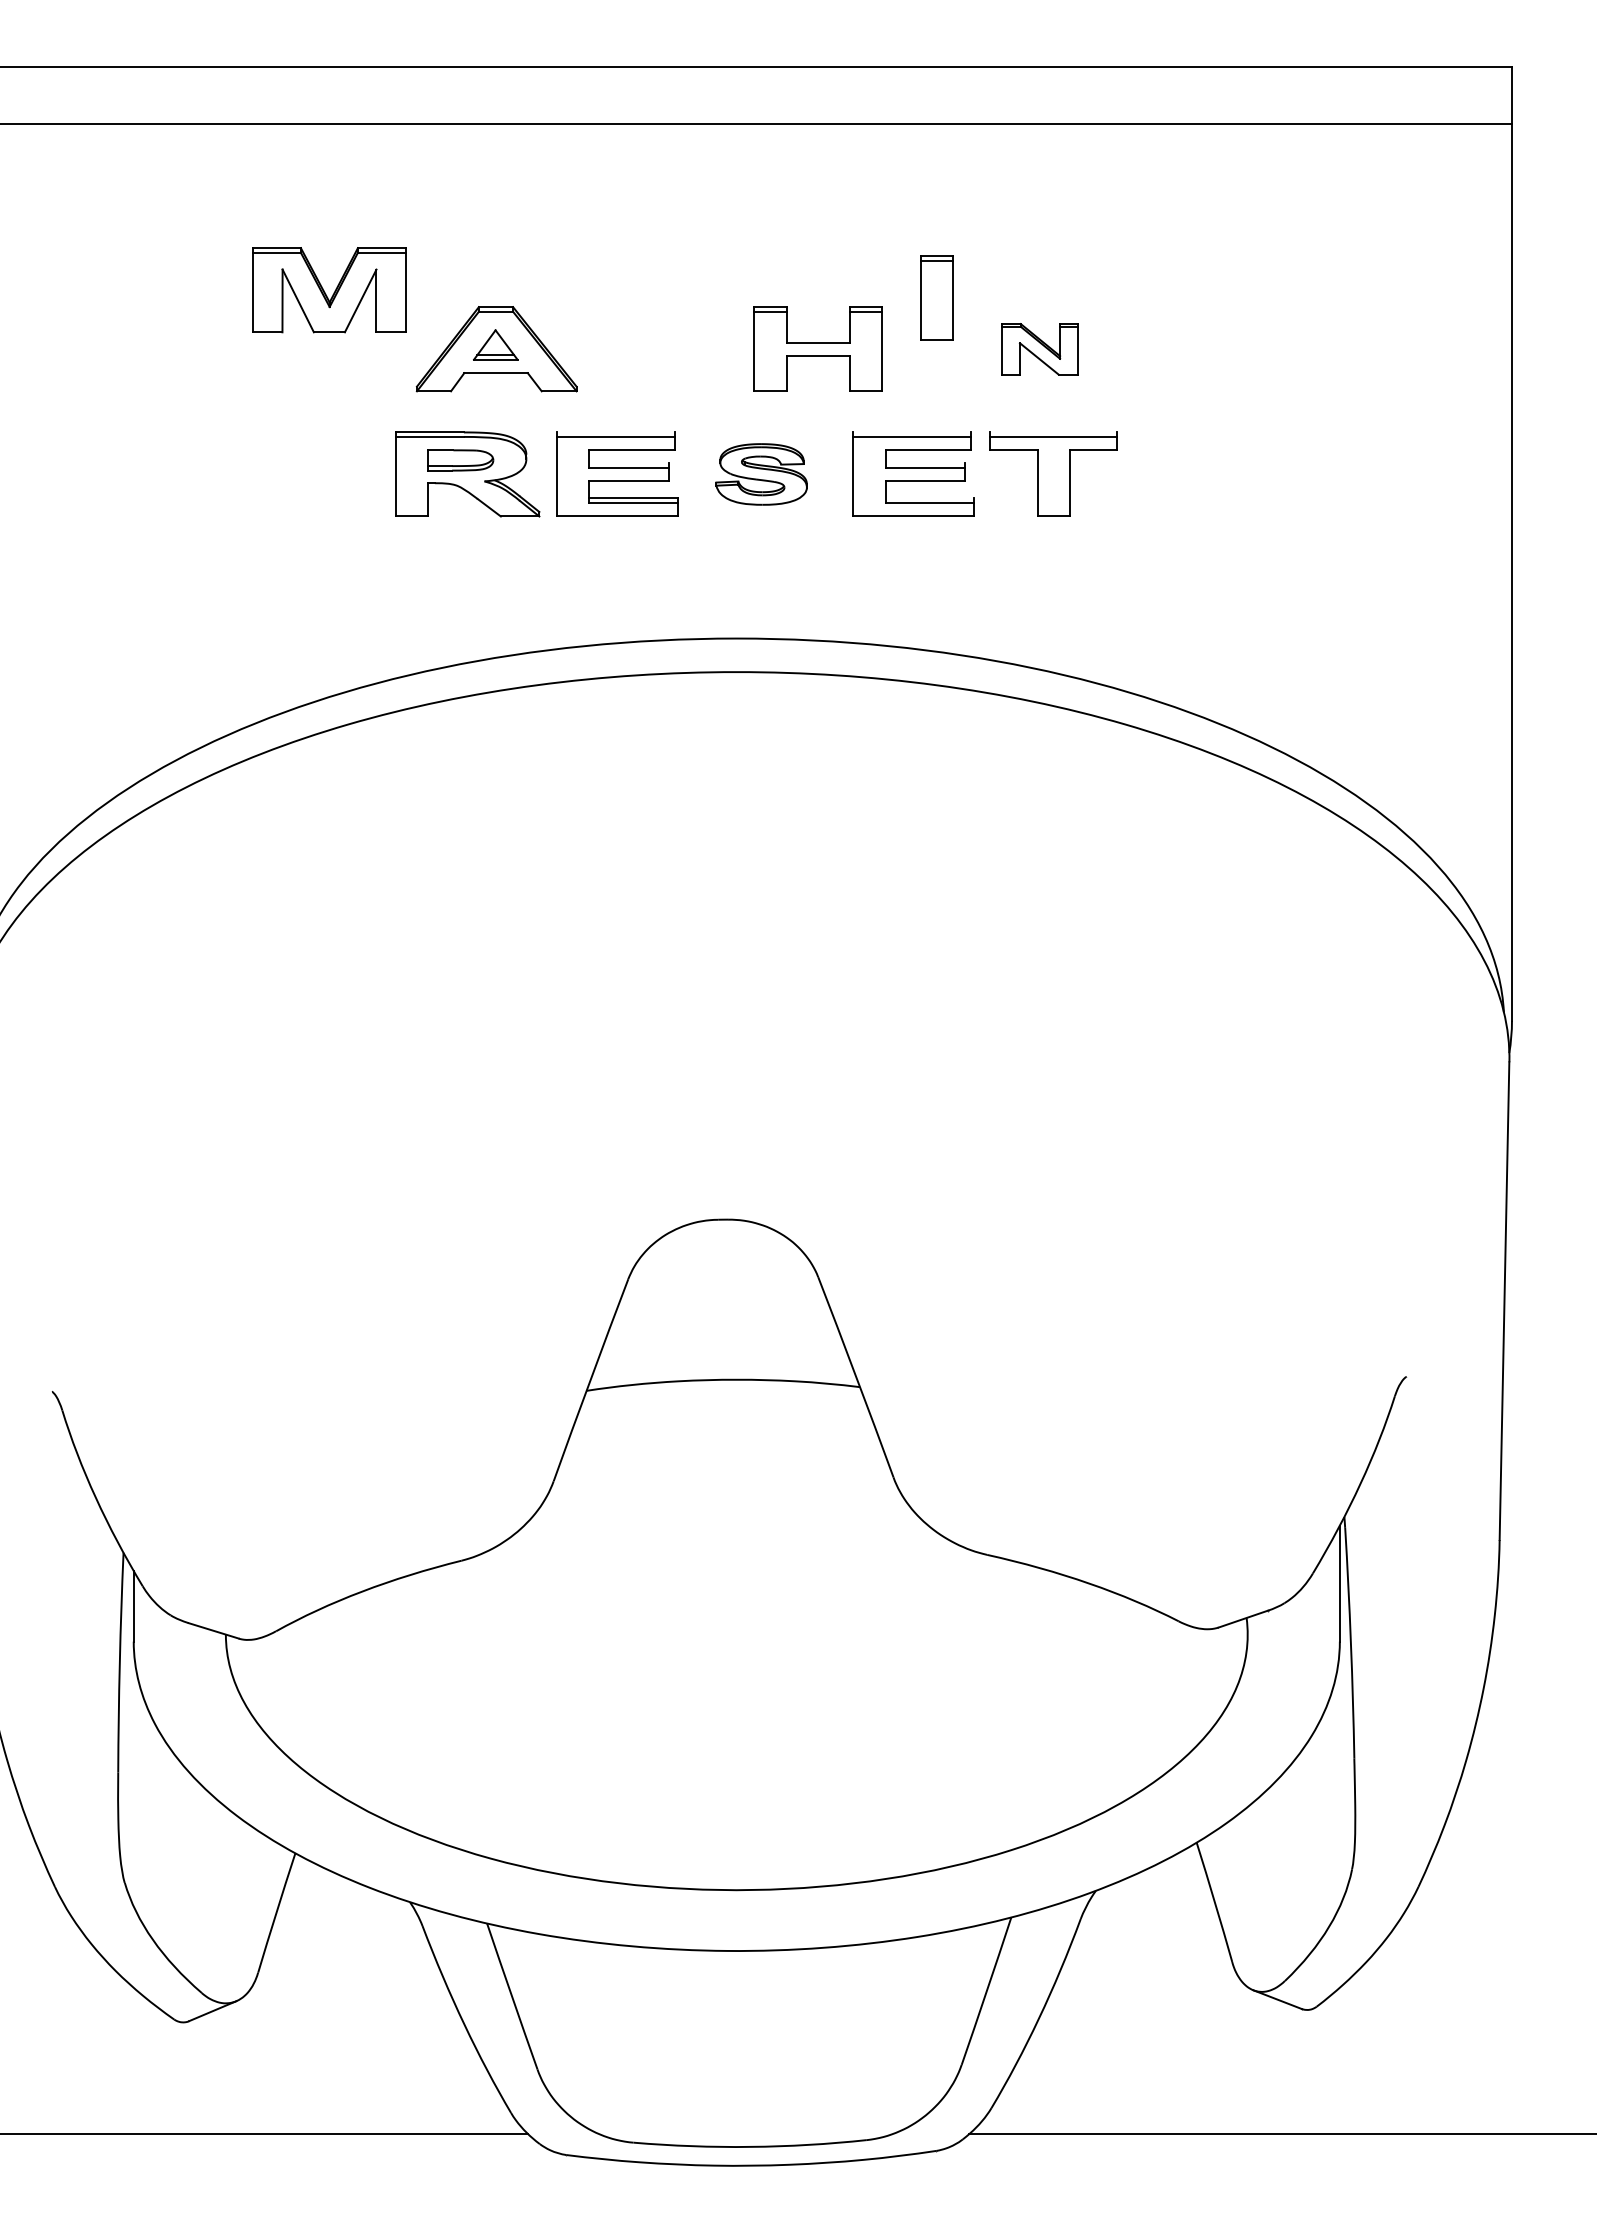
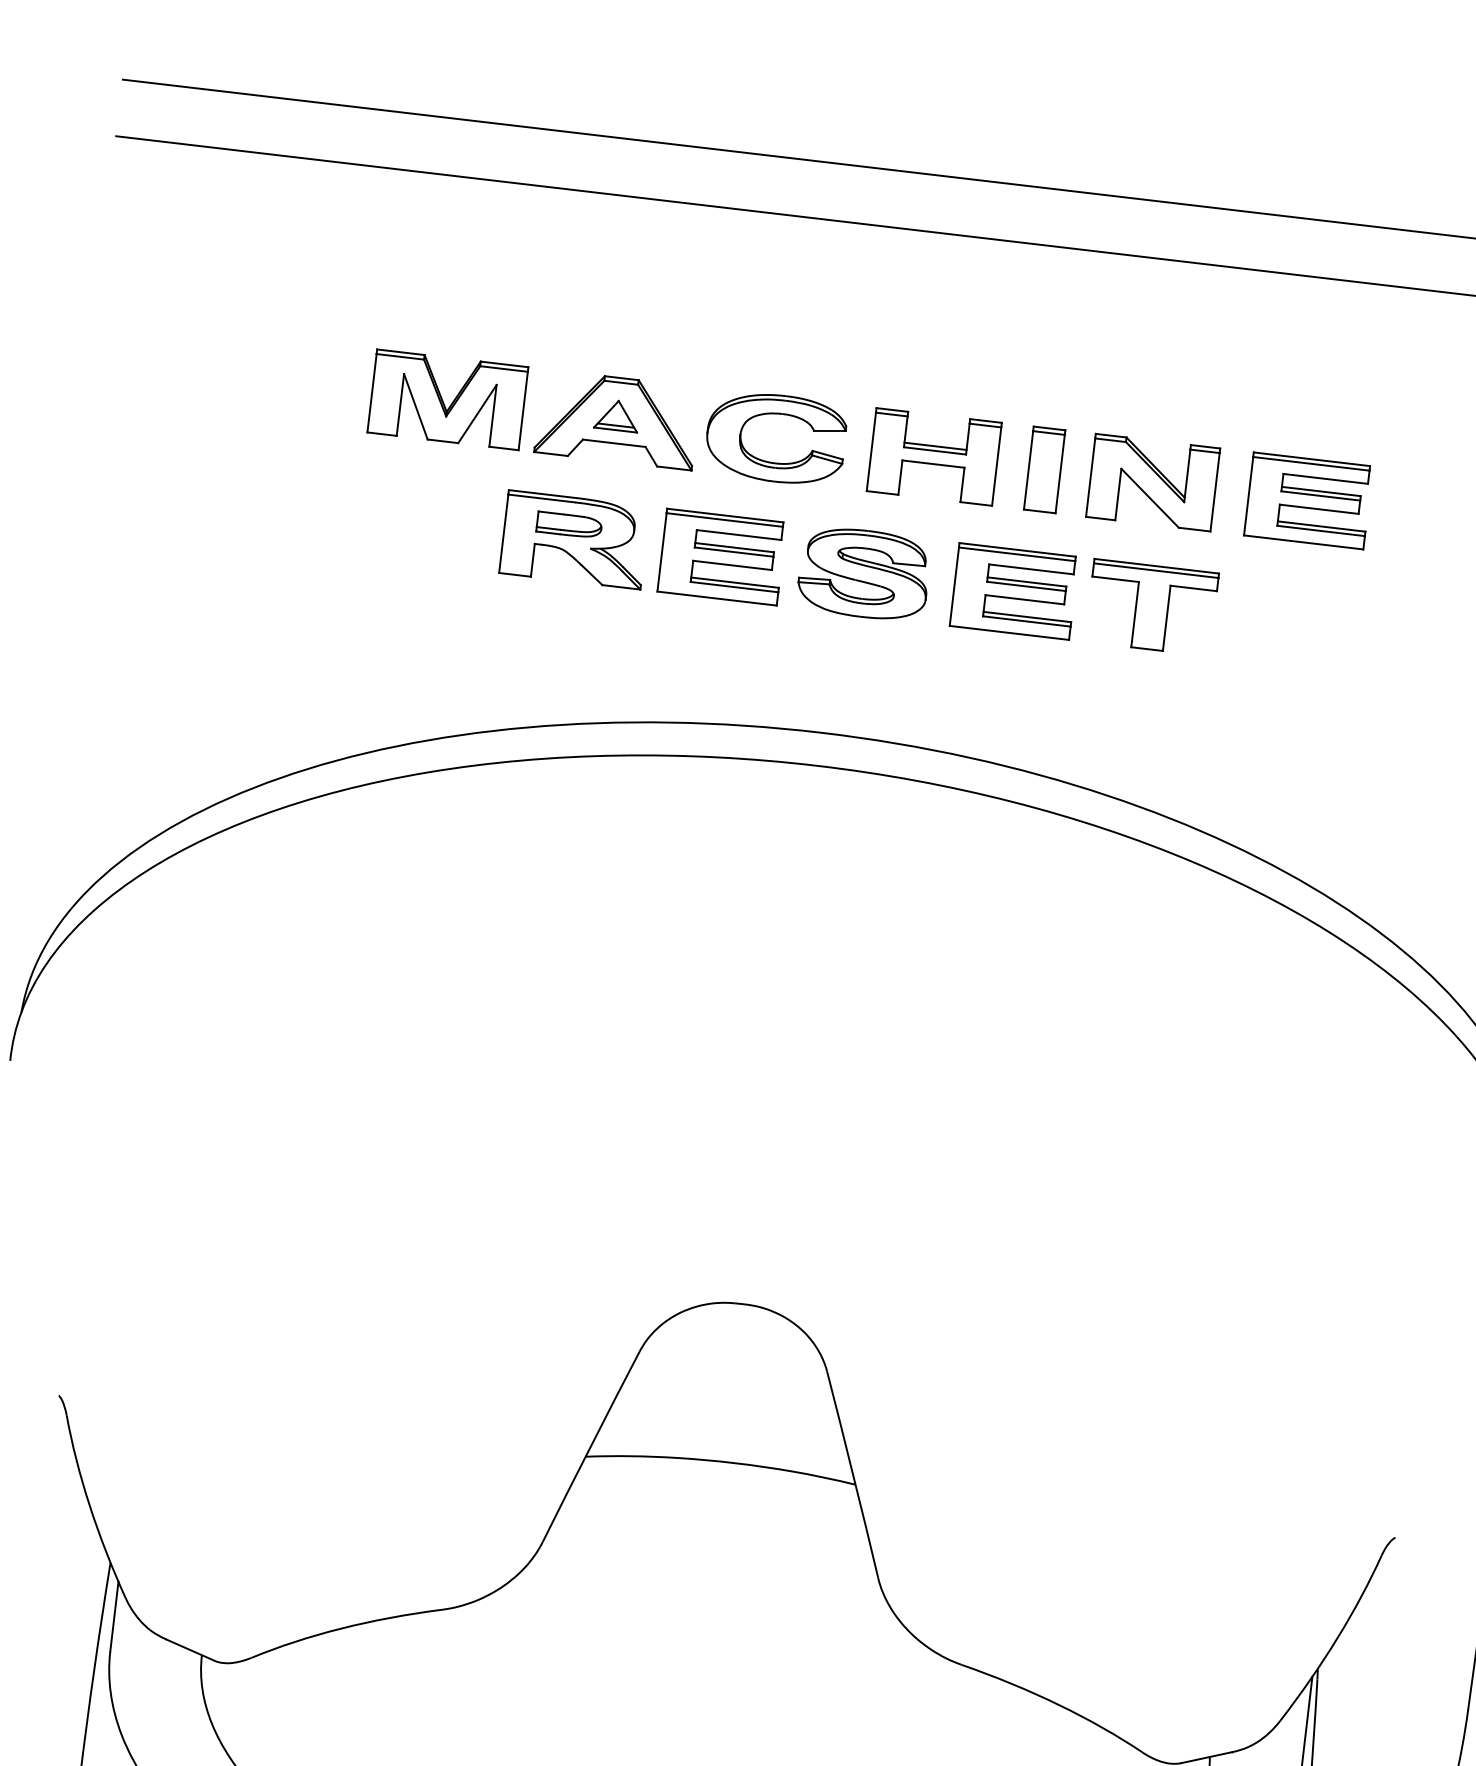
part: (329, 290) -> (447, 400), moved
part: (936, 297) -> (1044, 469), moved
part: (656, 325) -> (777, 414), added
line: (817, 338) -> (935, 446), added
part: (1197, 348) -> (1308, 500), added
part: (1039, 349) -> (1152, 482), size x1.67
line: (615, 432) -> (725, 515), added
line: (912, 432) -> (1017, 549), added
line: (1053, 432) -> (1156, 566), added
line: (628, 463) -> (734, 547), added
line: (925, 463) -> (1027, 582), added
part: (761, 474) -> (864, 573), size x1.43
line: (929, 498) -> (1026, 617), added

